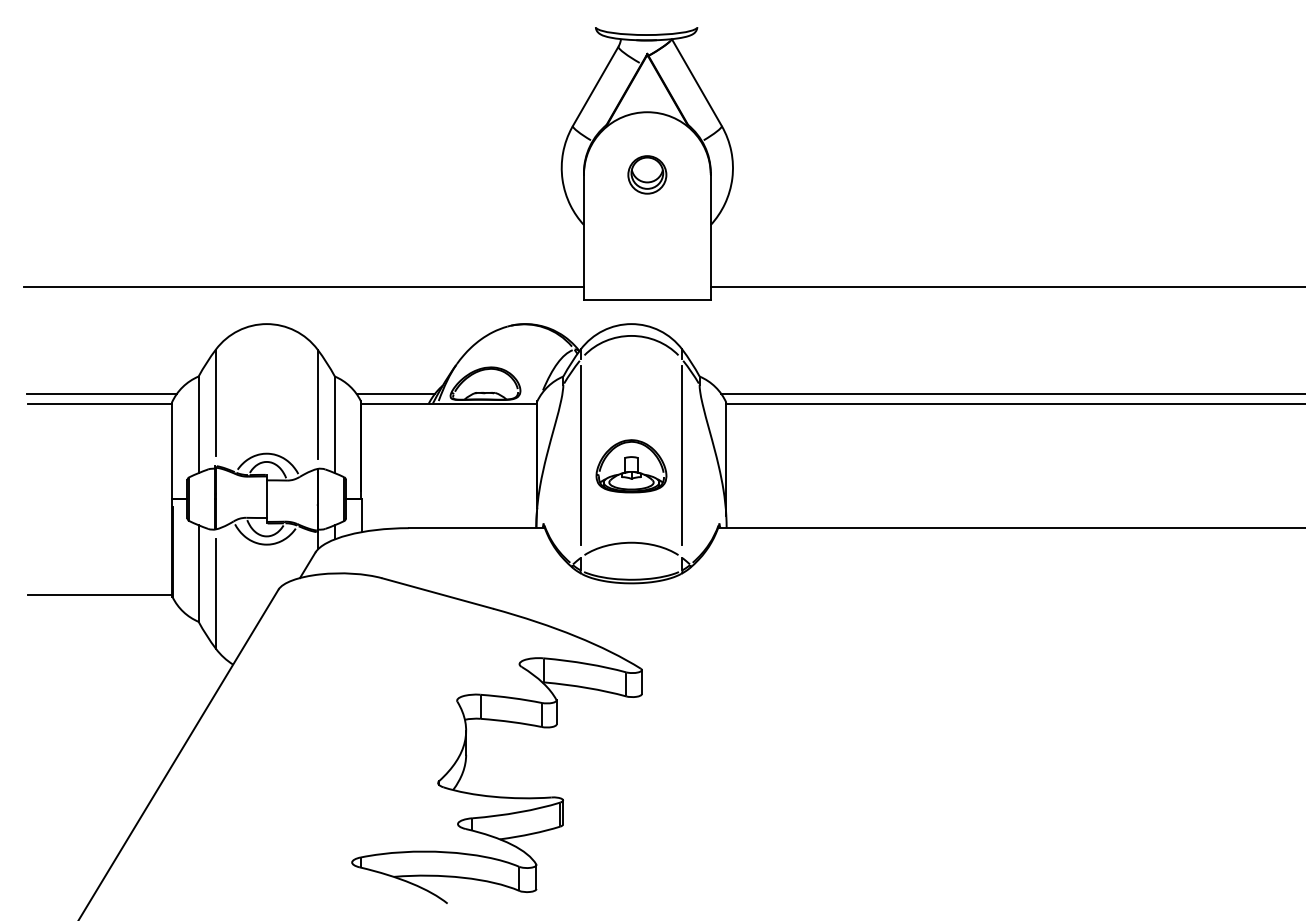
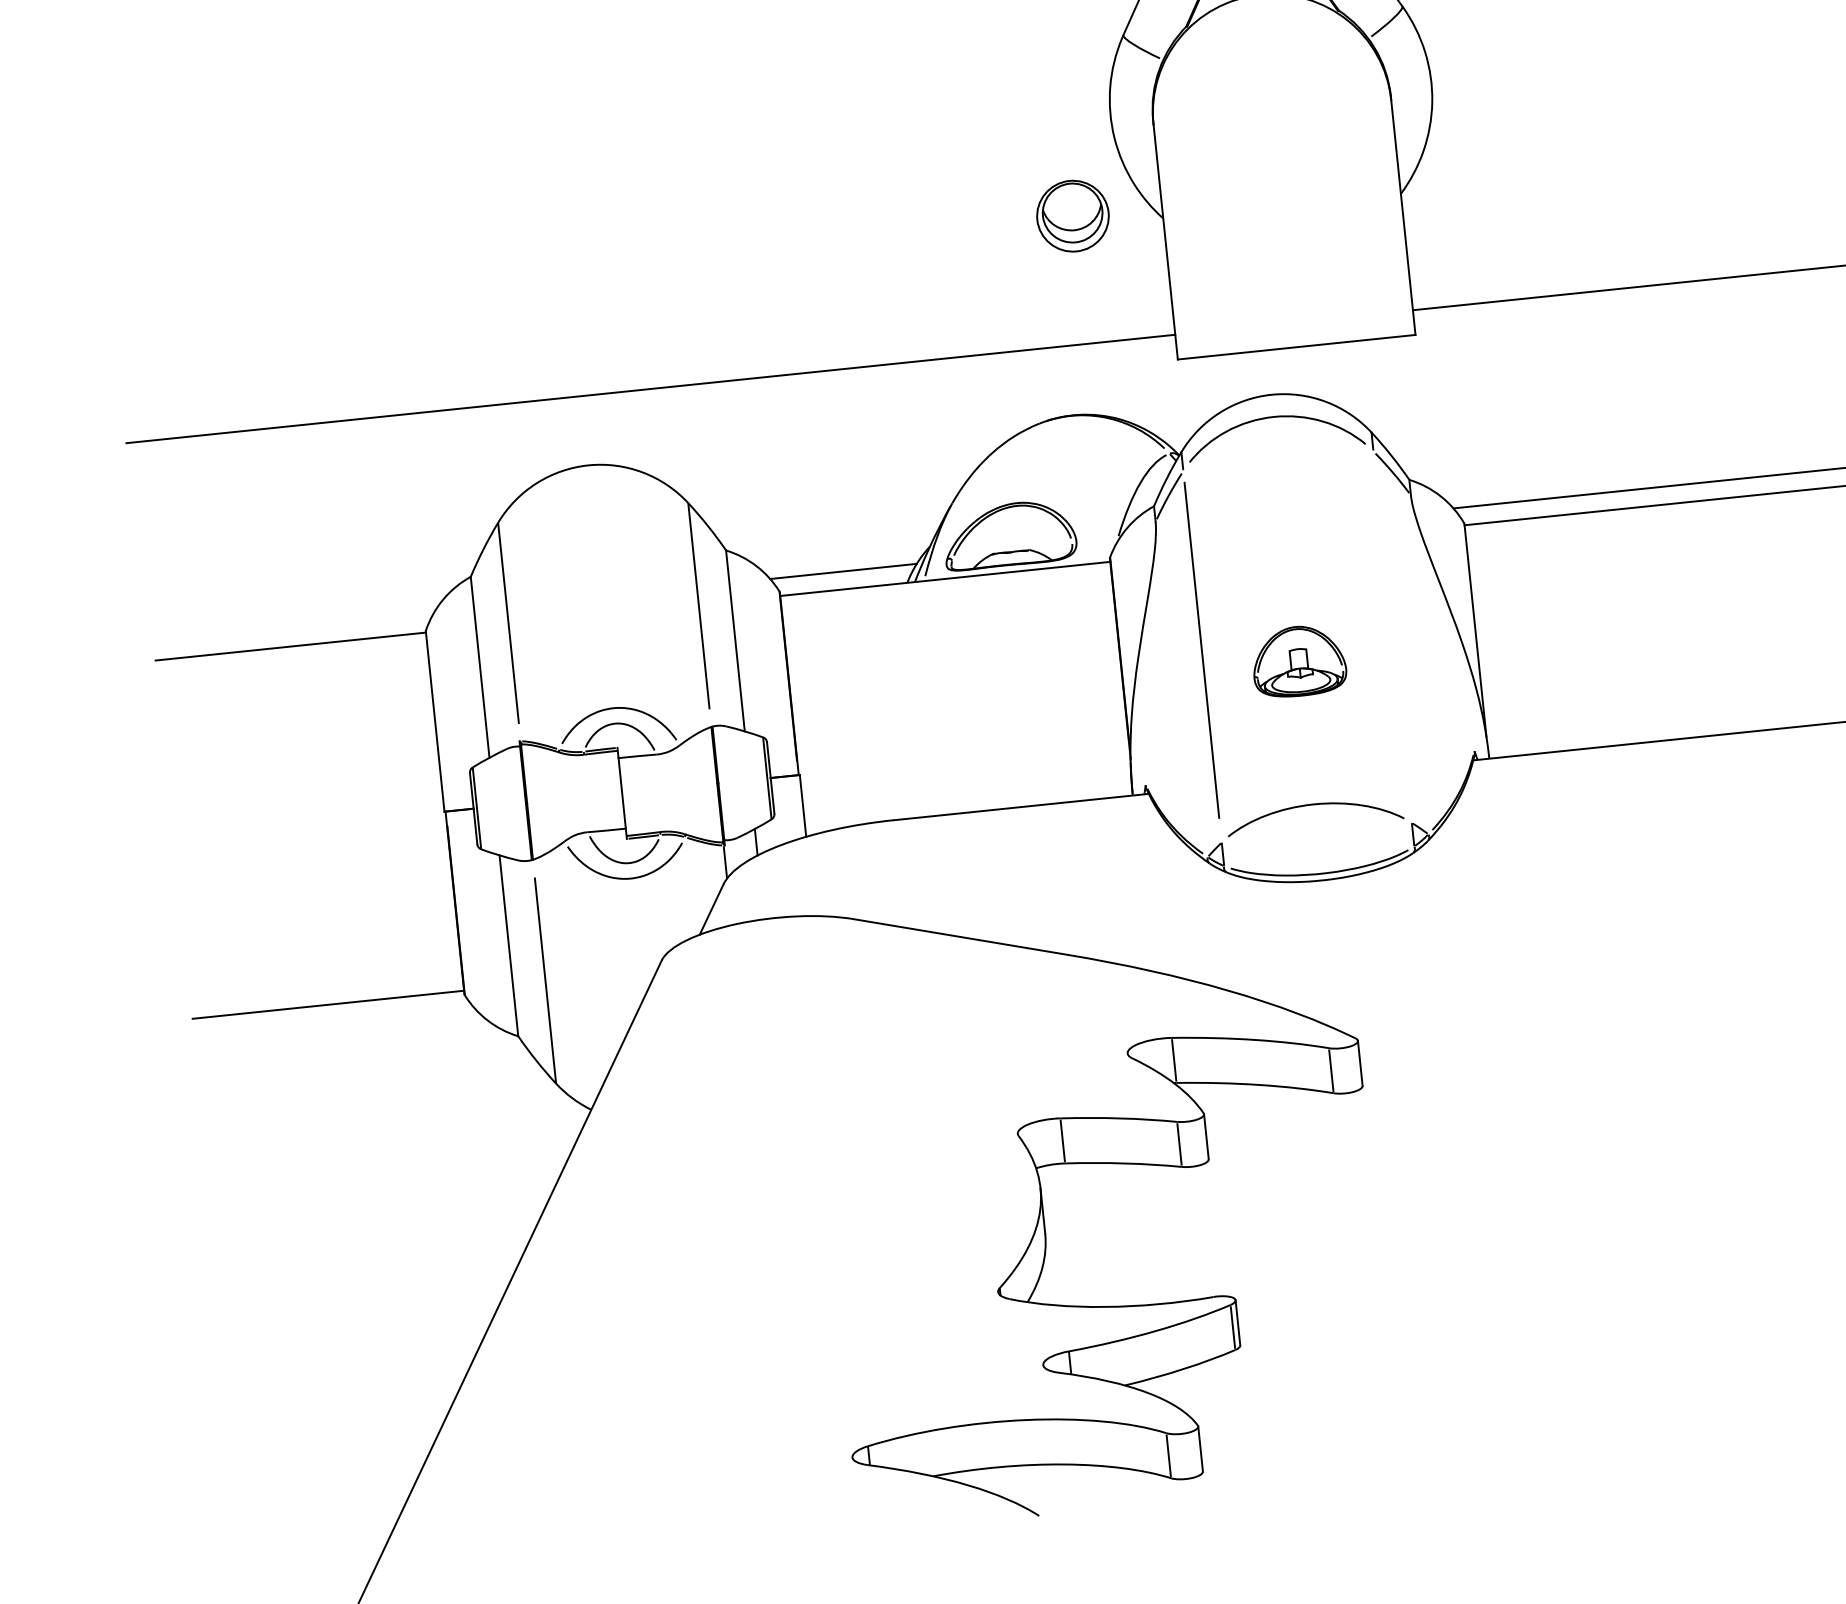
part: (647, 174) -> (1073, 215), moved
line: (101, 394) -> (292, 629), removed
line: (682, 454) -> (1392, 629), removed
part: (631, 466) -> (1299, 661), size x0.7

